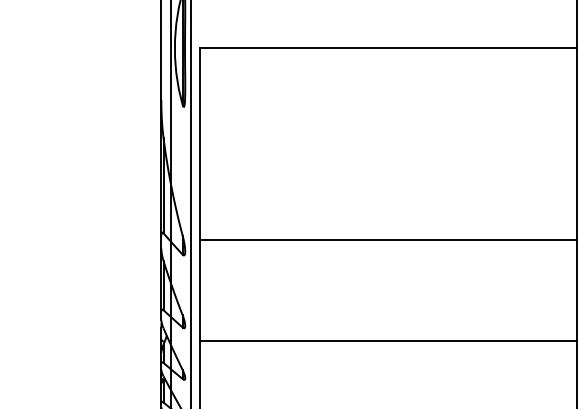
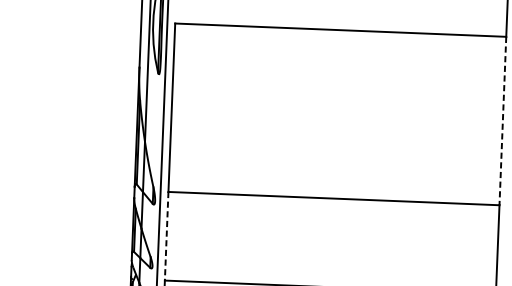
line: (577, 144) -> (503, 121), solid -> dashed
line: (199, 290) -> (166, 235), solid -> dashed

